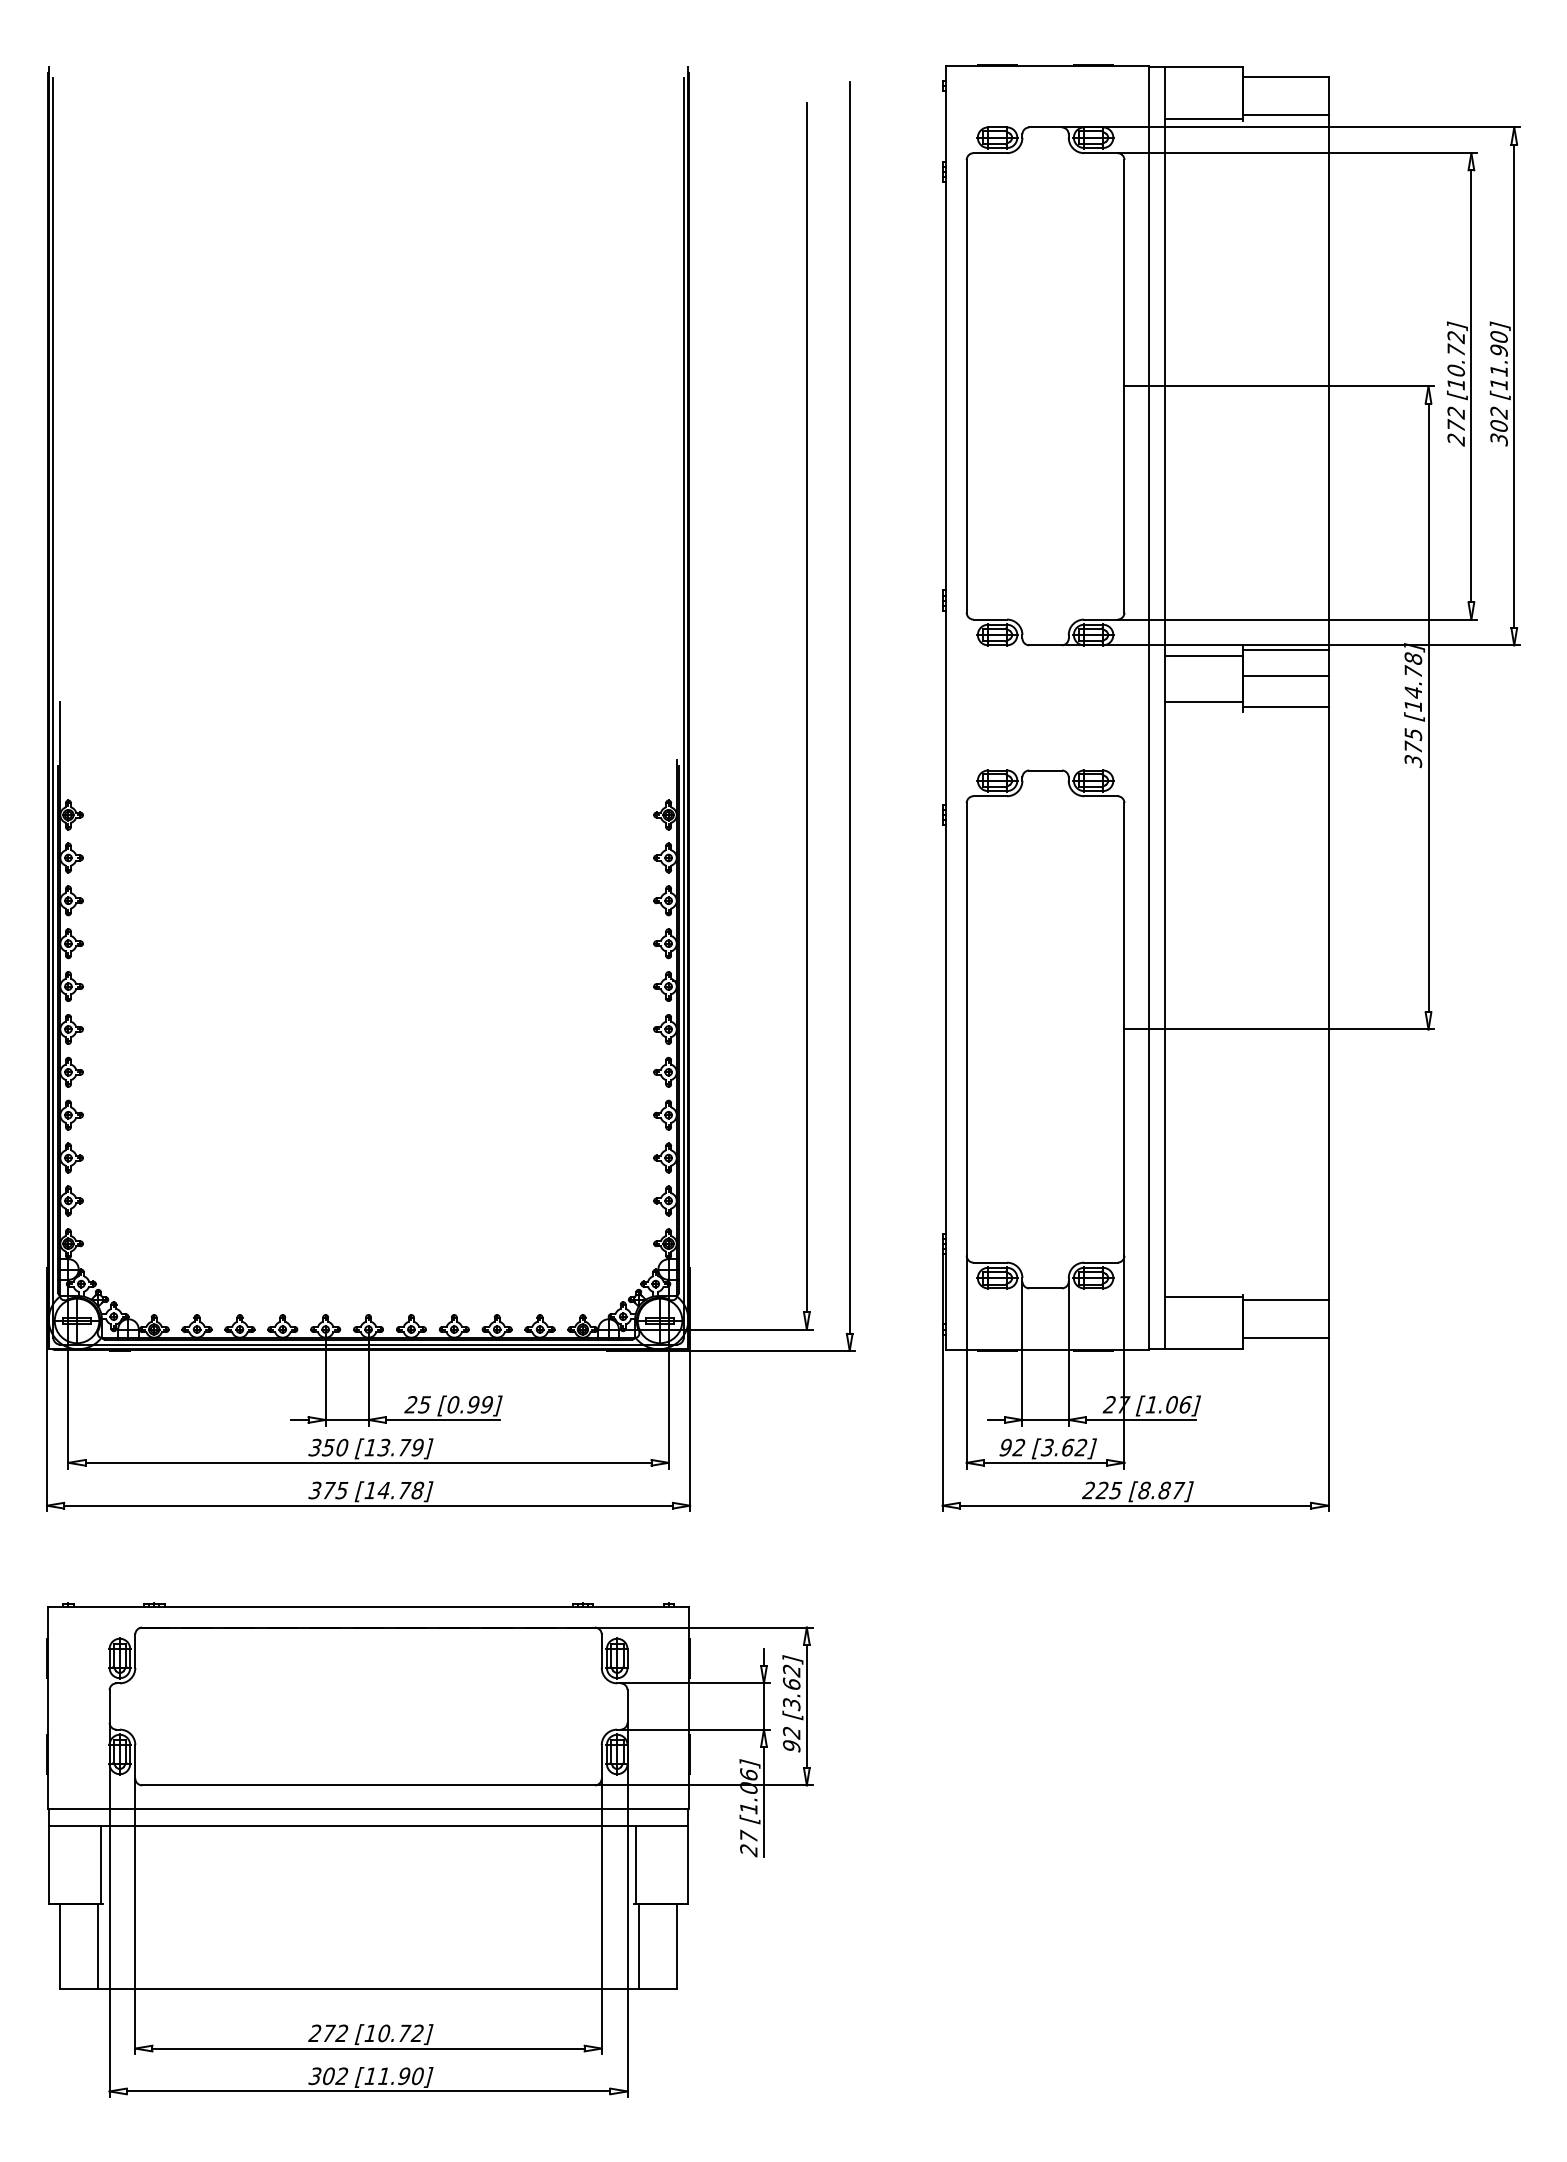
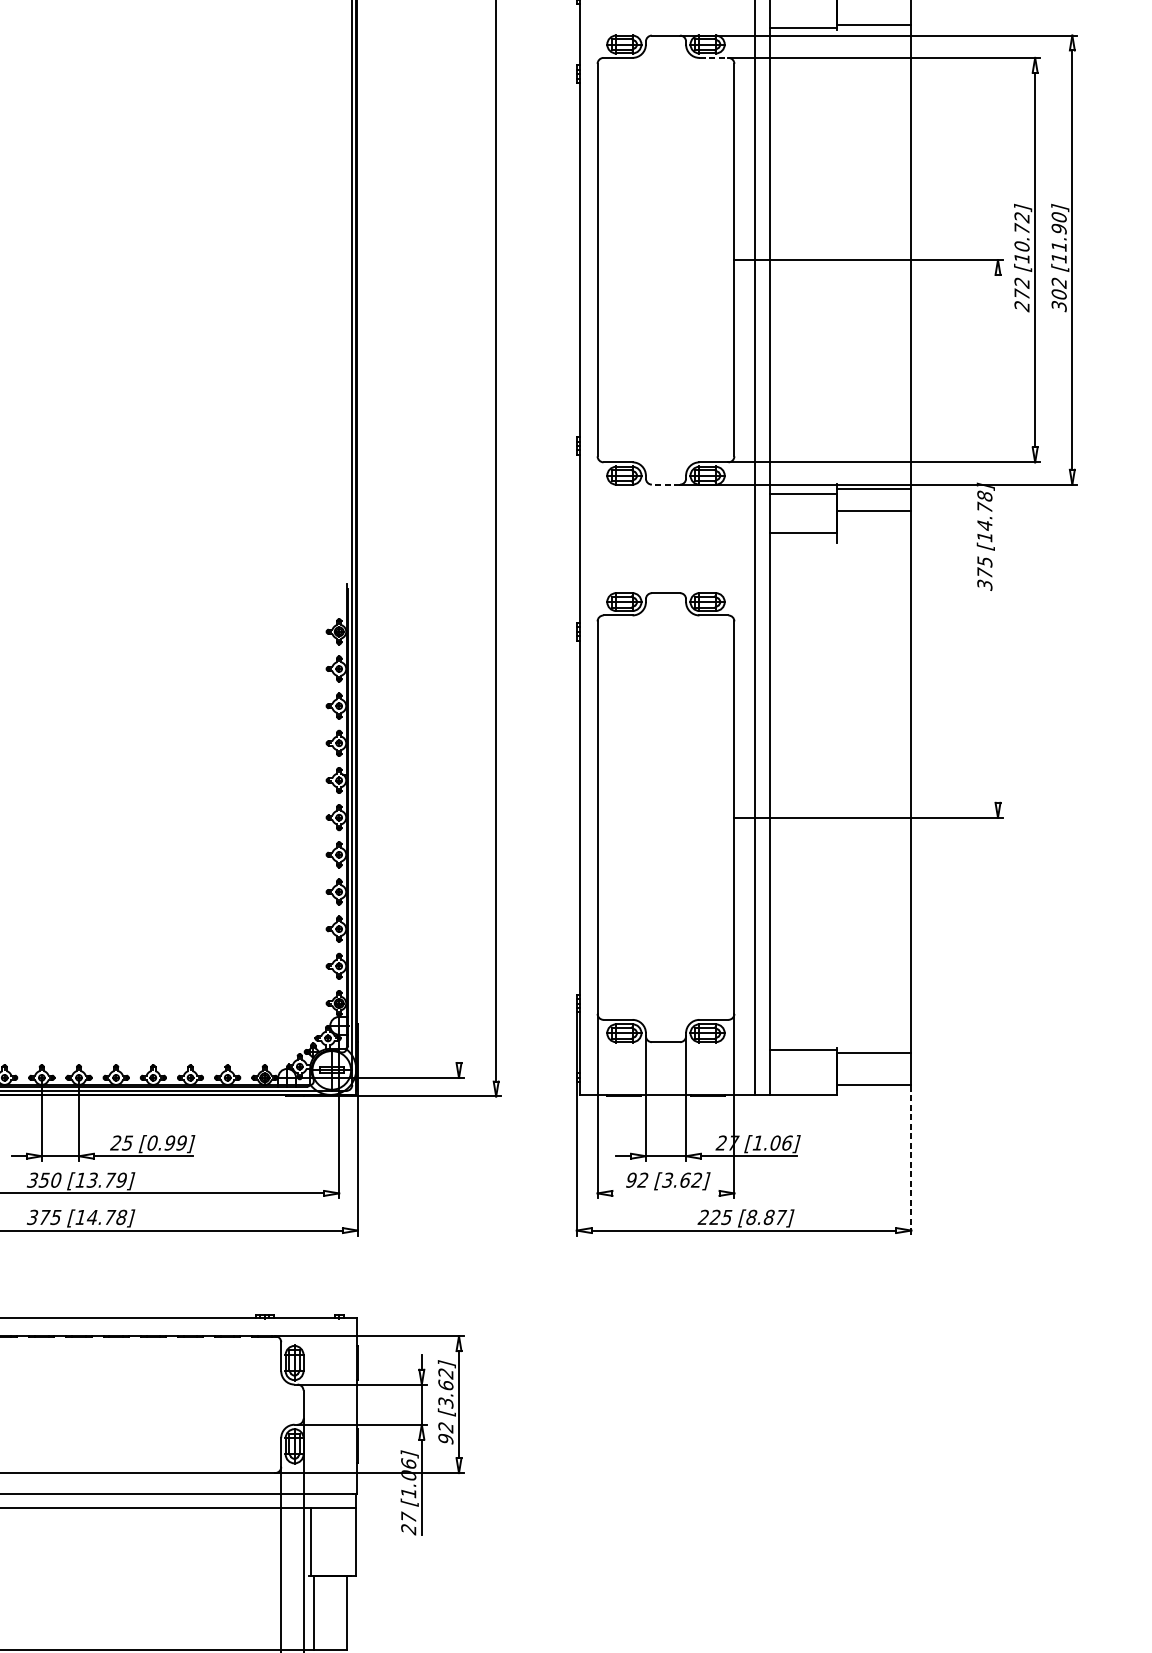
line: (1100, 153) -> (713, 58), solid -> dashed
line: (1045, 645) -> (665, 484), solid -> dashed
line: (806, 707) -> (458, 538), removed
line: (1285, 707) -> (874, 538), removed
line: (1428, 707) -> (997, 538), removed
line: (1328, 1424) -> (911, 1160), solid -> dashed
line: (1045, 1462) -> (665, 1193), removed

